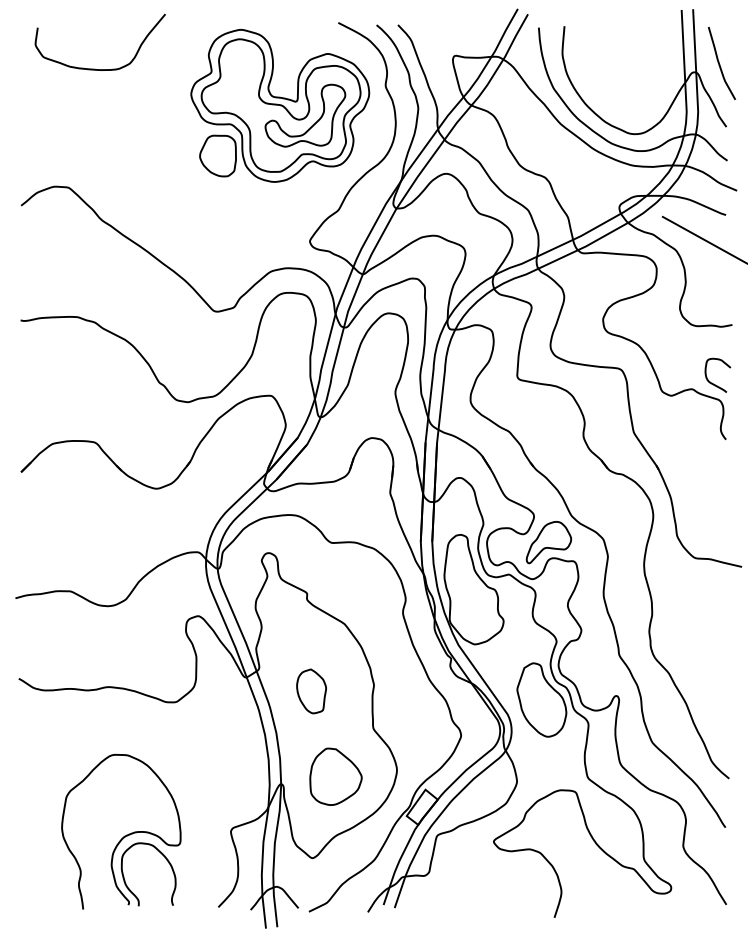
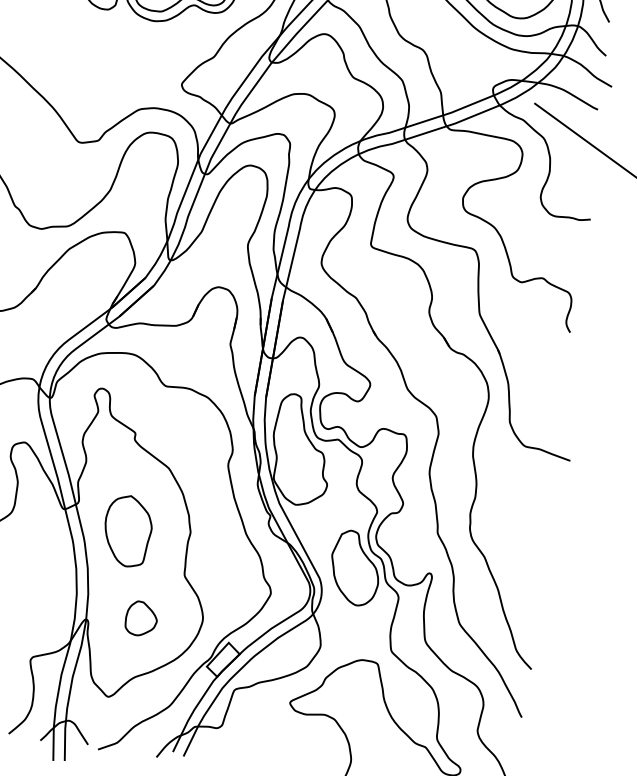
curve: (712, 382) -> (563, 274), removed
part: (548, 542) -> (381, 412), removed
part: (311, 691) -> (127, 531), size x1.6
part: (335, 776) -> (141, 618), size x0.6

